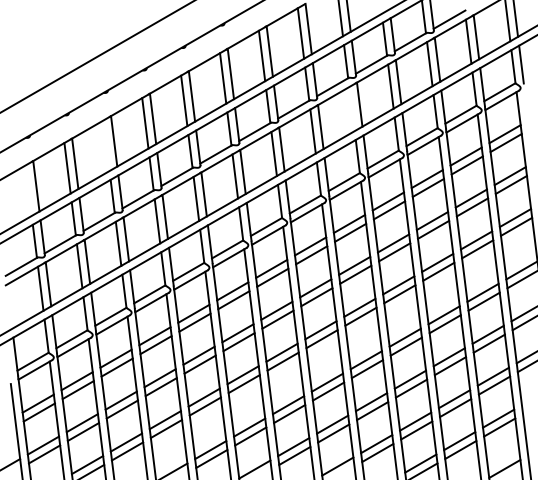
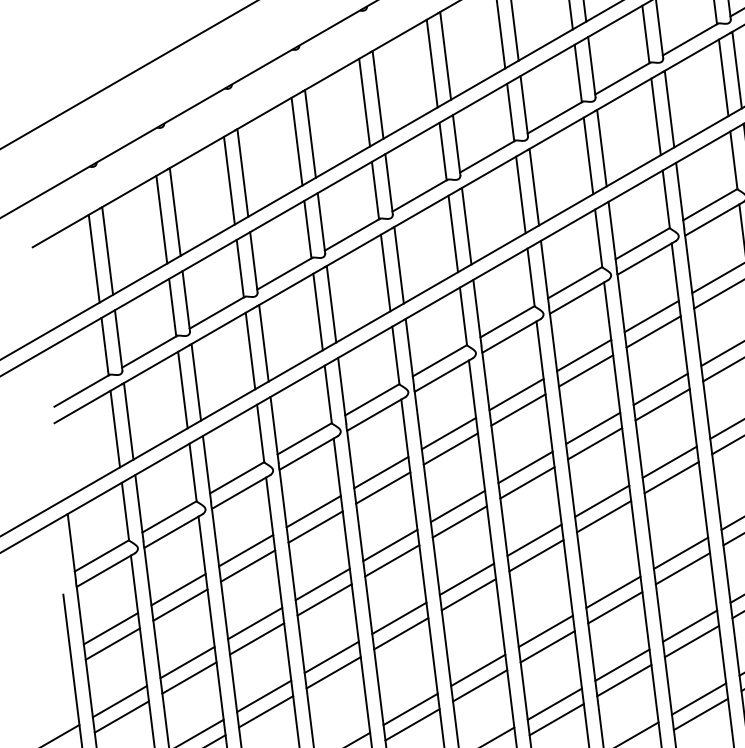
line: (351, 109) -> (655, 117), added
line: (106, 145) -> (229, 180), added
line: (28, 190) -> (93, 258), added

